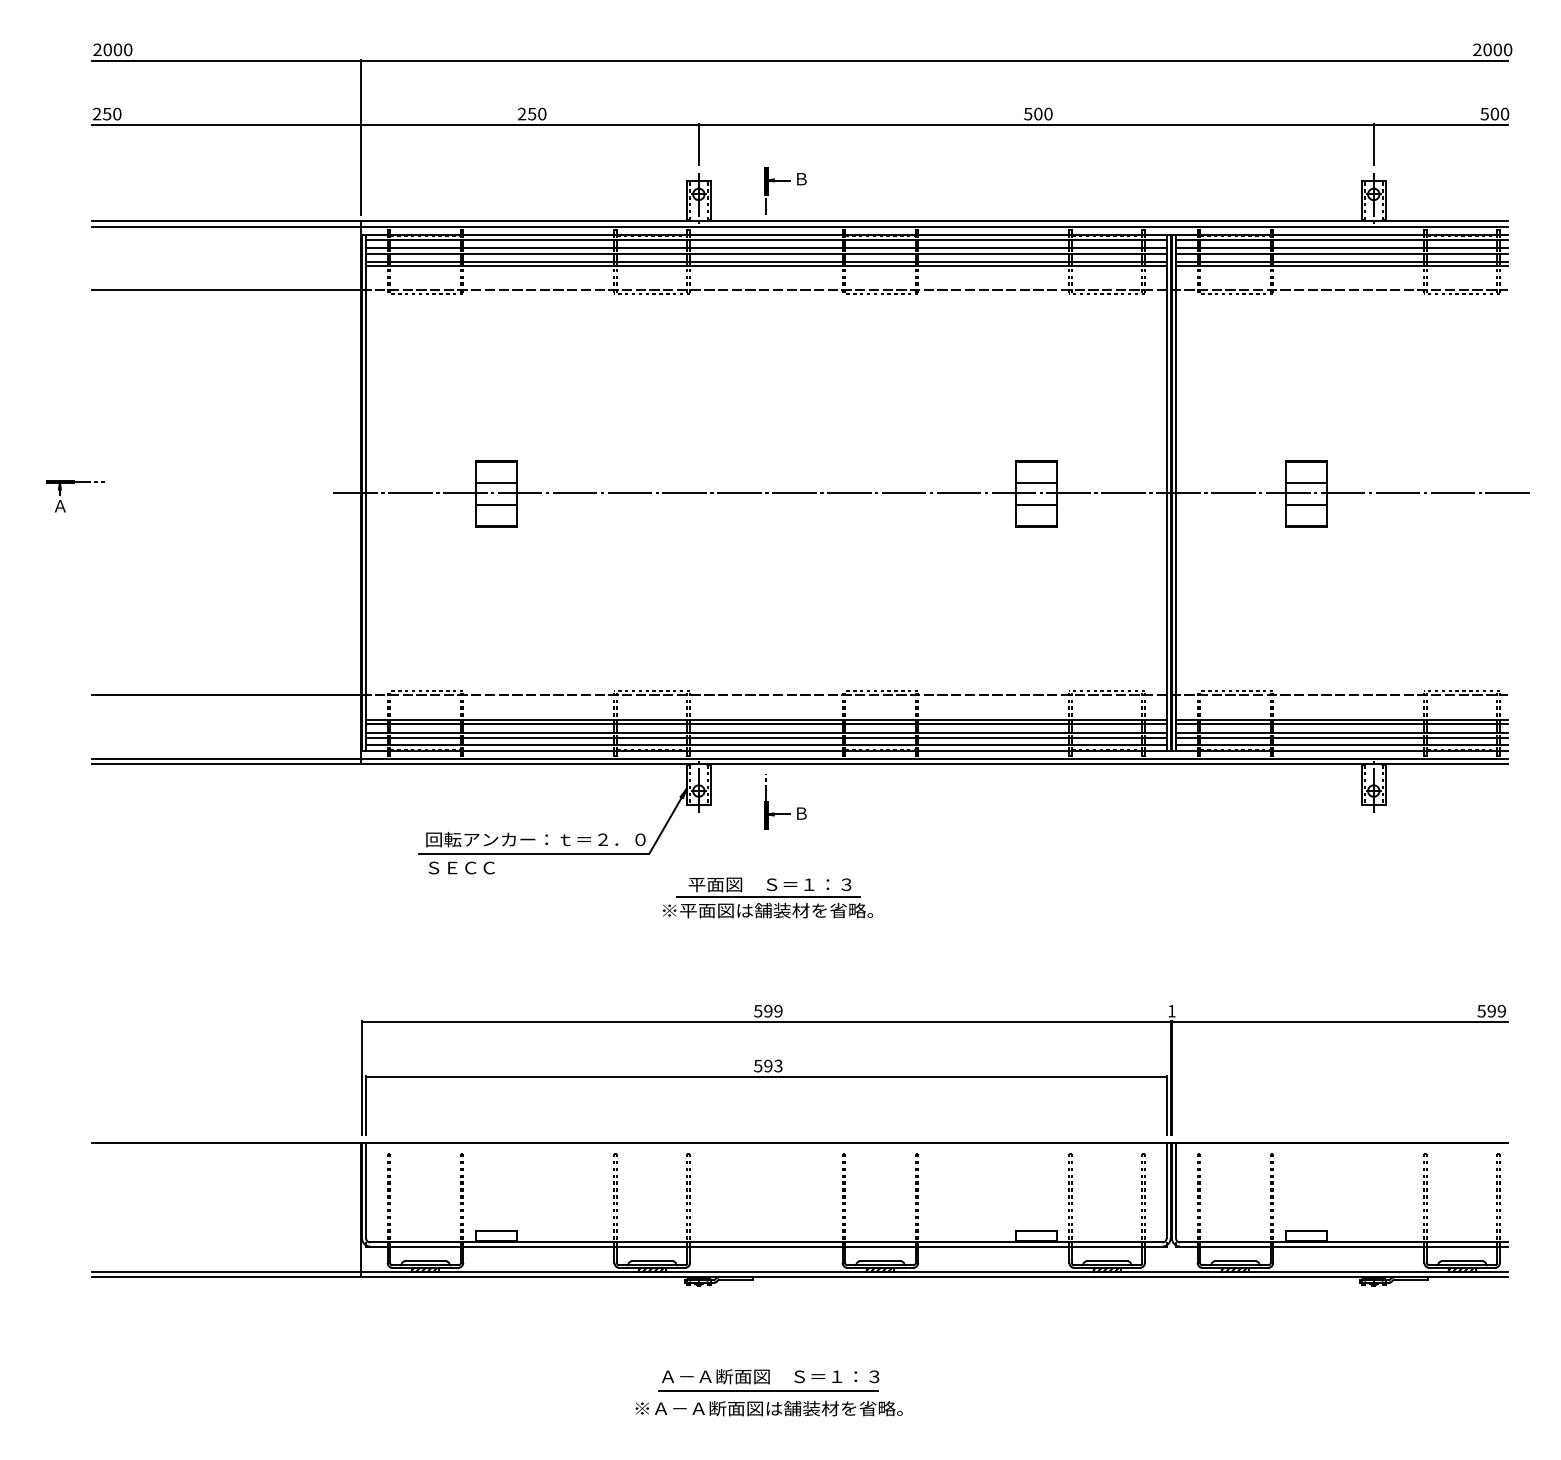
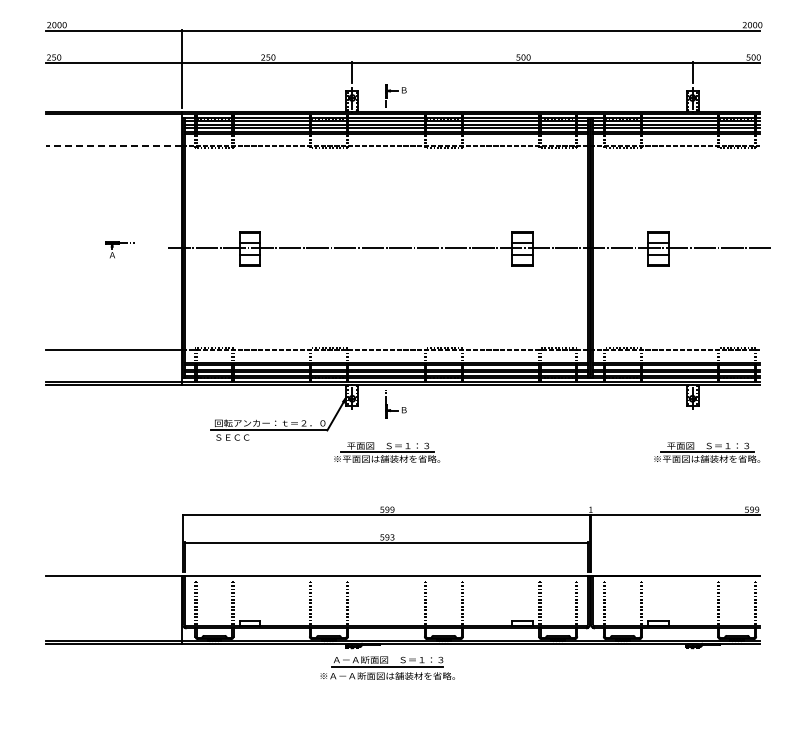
line: (227, 290) -> (114, 146), solid -> dashed
part: (74, 494) -> (119, 249), moved
part: (1403, 897) -> (707, 452), added
part: (768, 1391) -> (387, 667), moved

